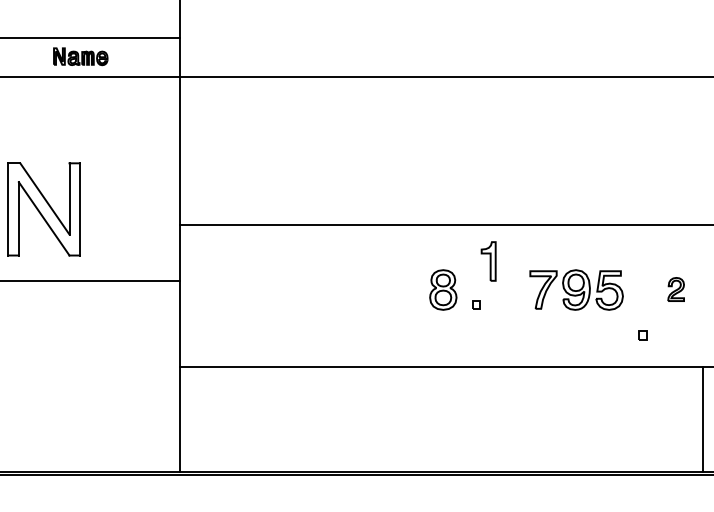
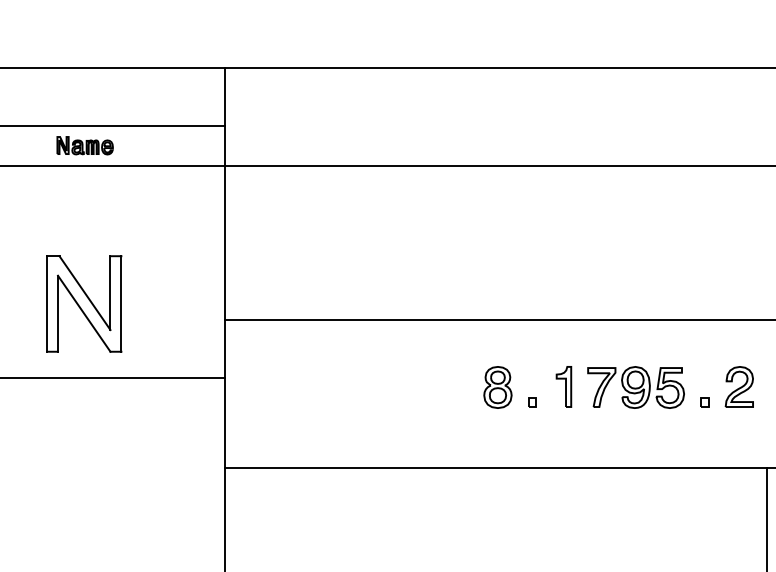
part: (80, 56) -> (84, 145), moved
part: (488, 261) -> (563, 386), moved
part: (675, 289) -> (738, 386), size x1.67
part: (642, 335) -> (704, 402), moved

